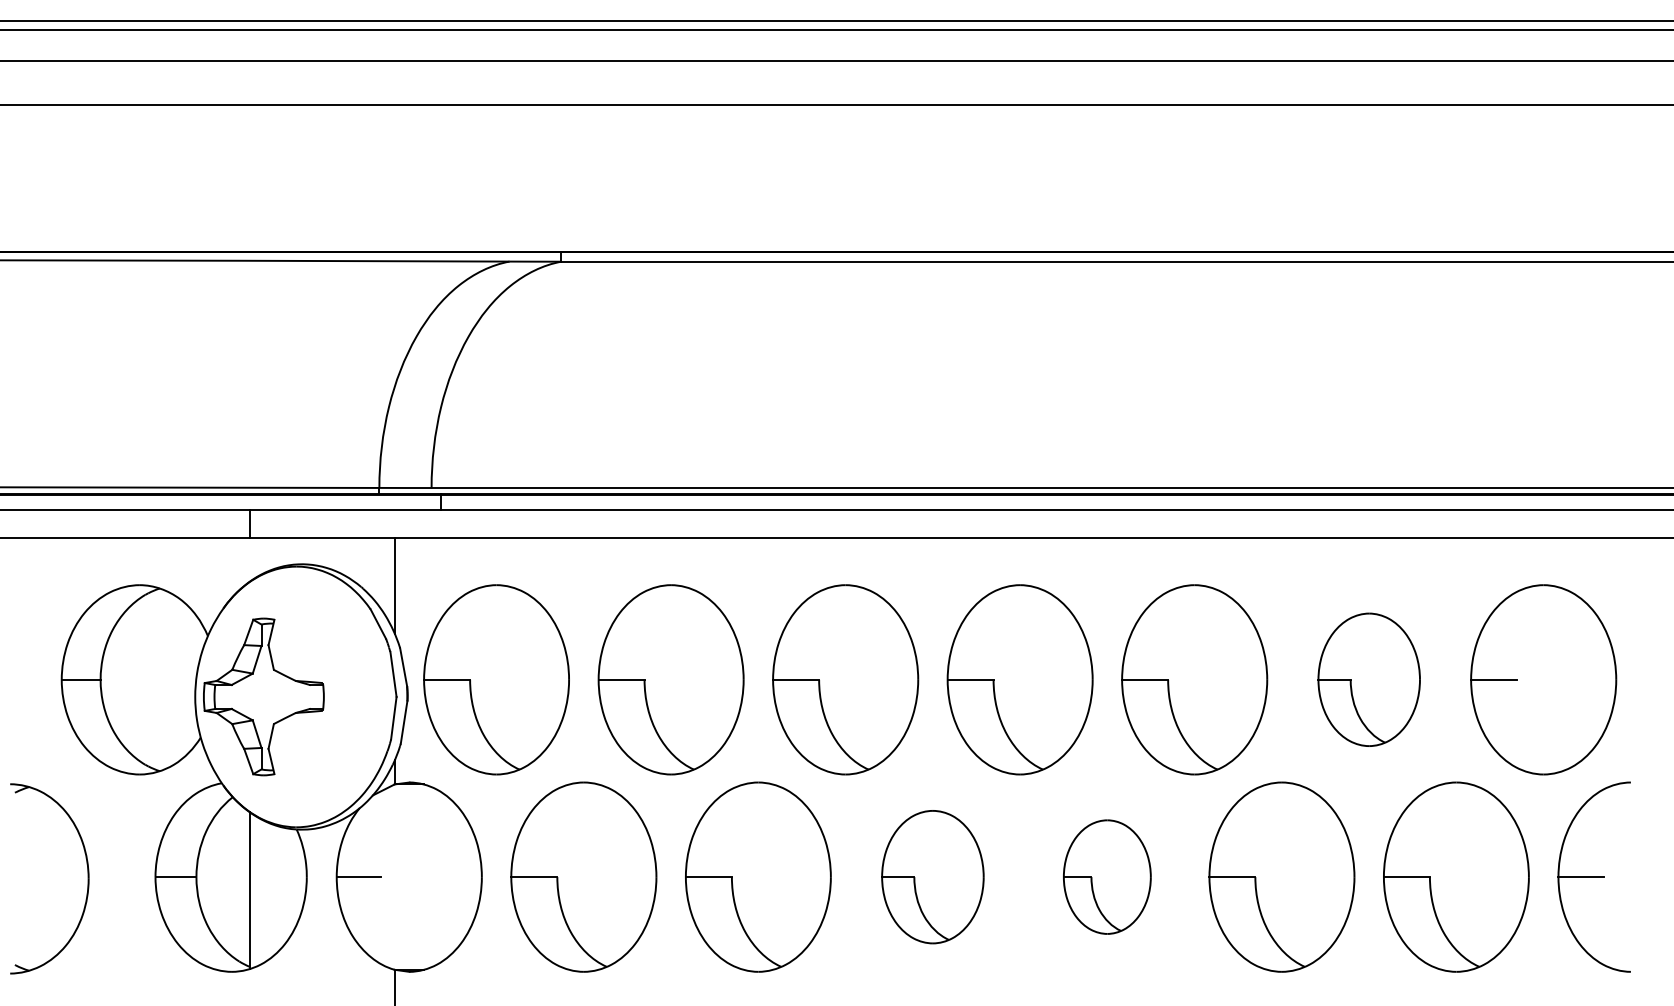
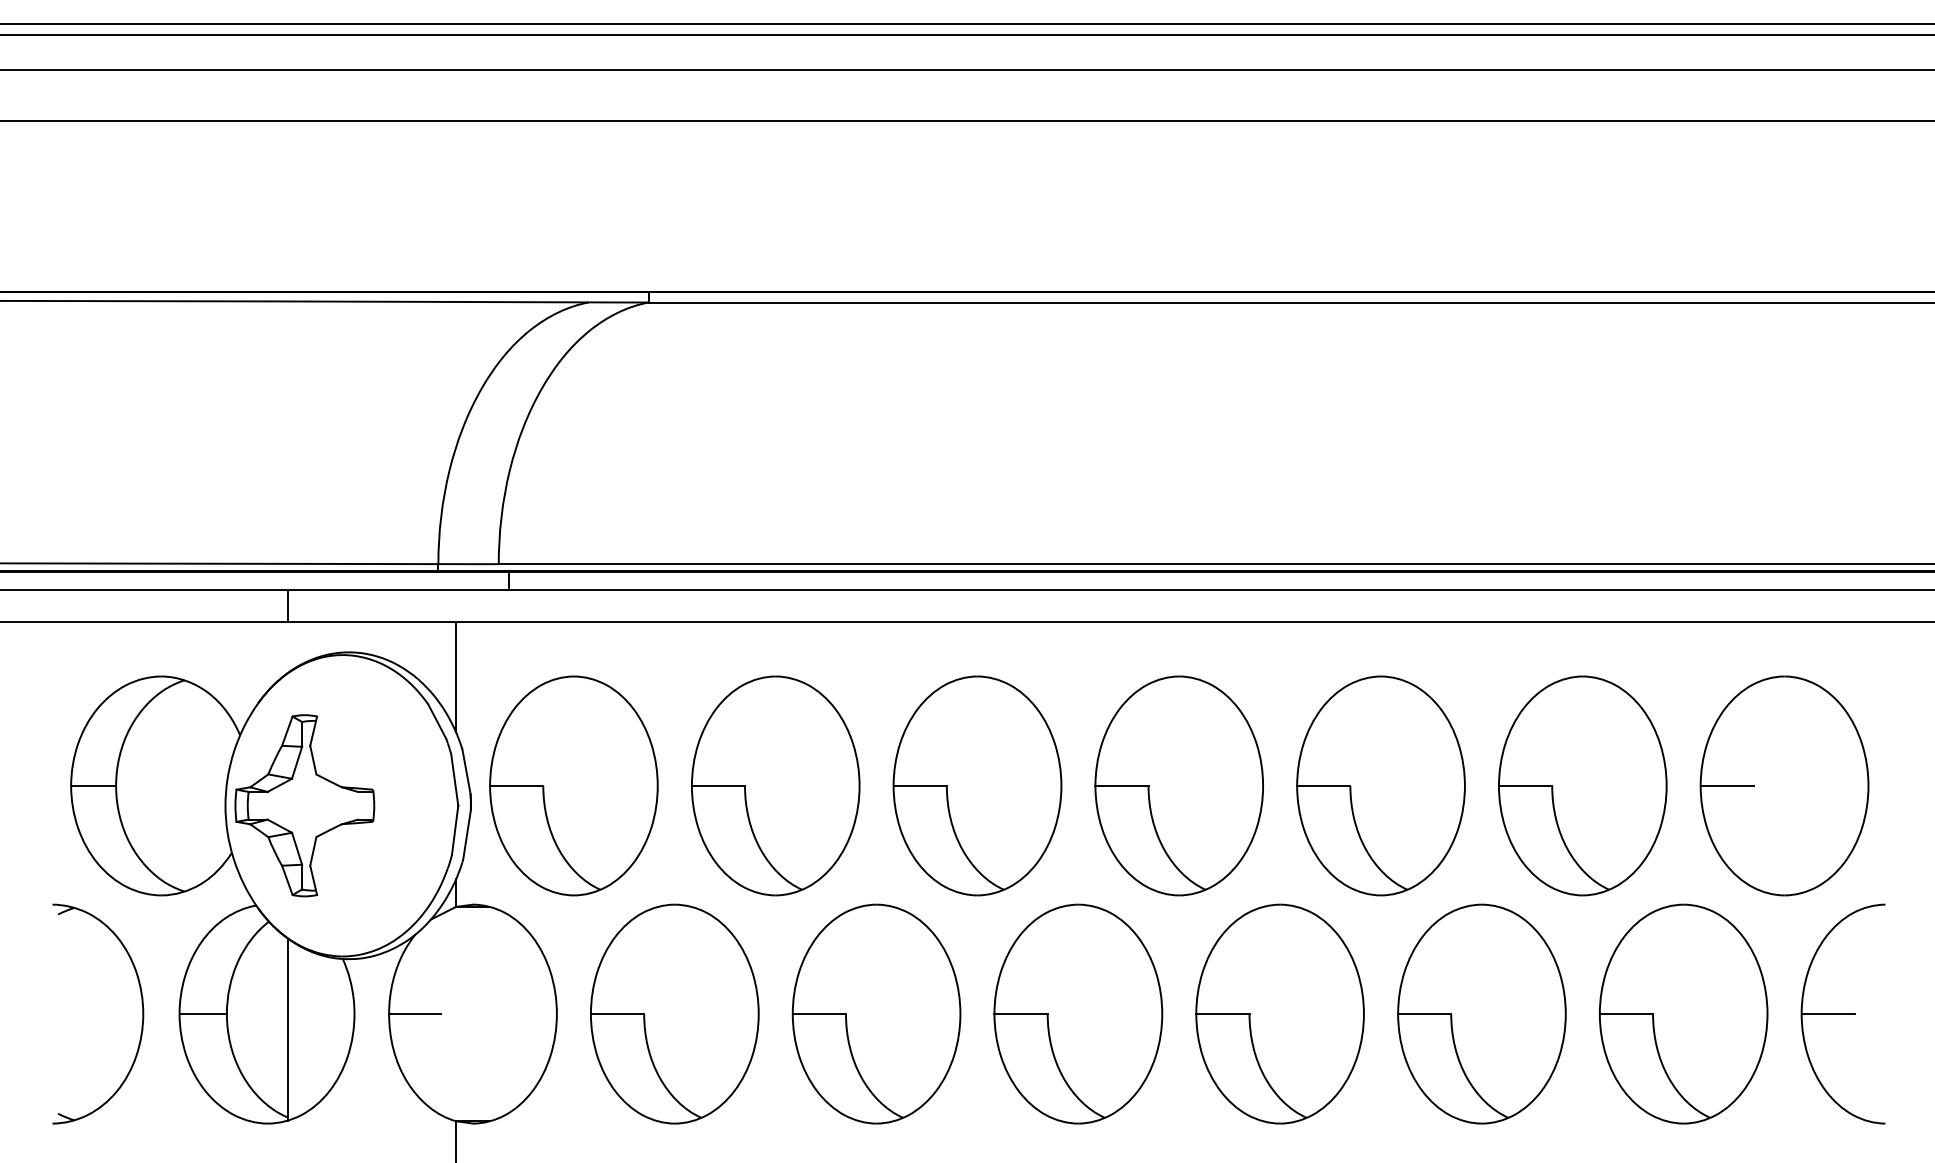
part: (1368, 679) -> (1582, 785), size x1.43
part: (933, 876) -> (1078, 1013), size x1.43
part: (1106, 876) -> (1279, 1013), size x1.67
part: (87, 878) -> (142, 1013), moved

